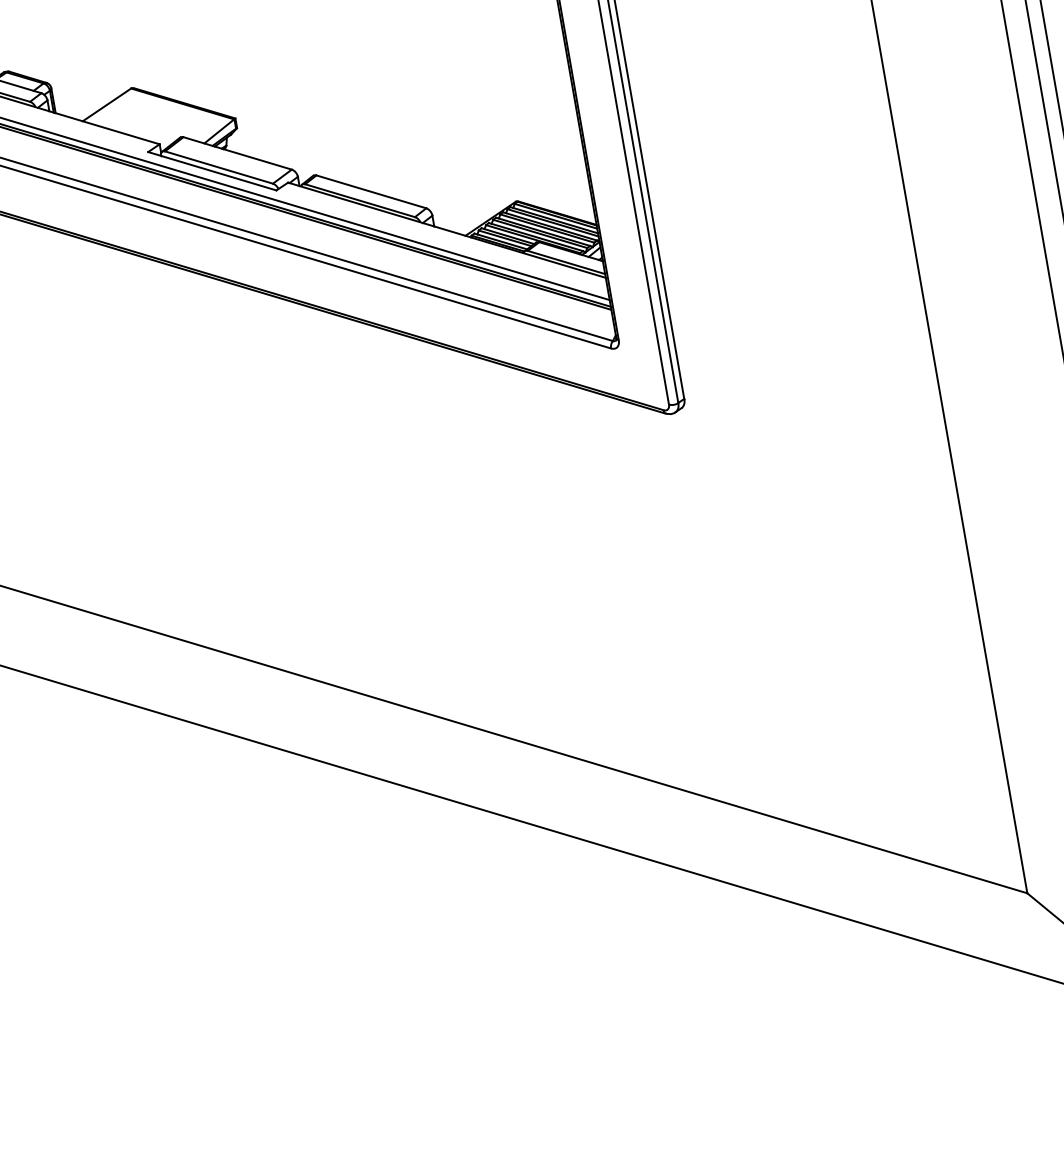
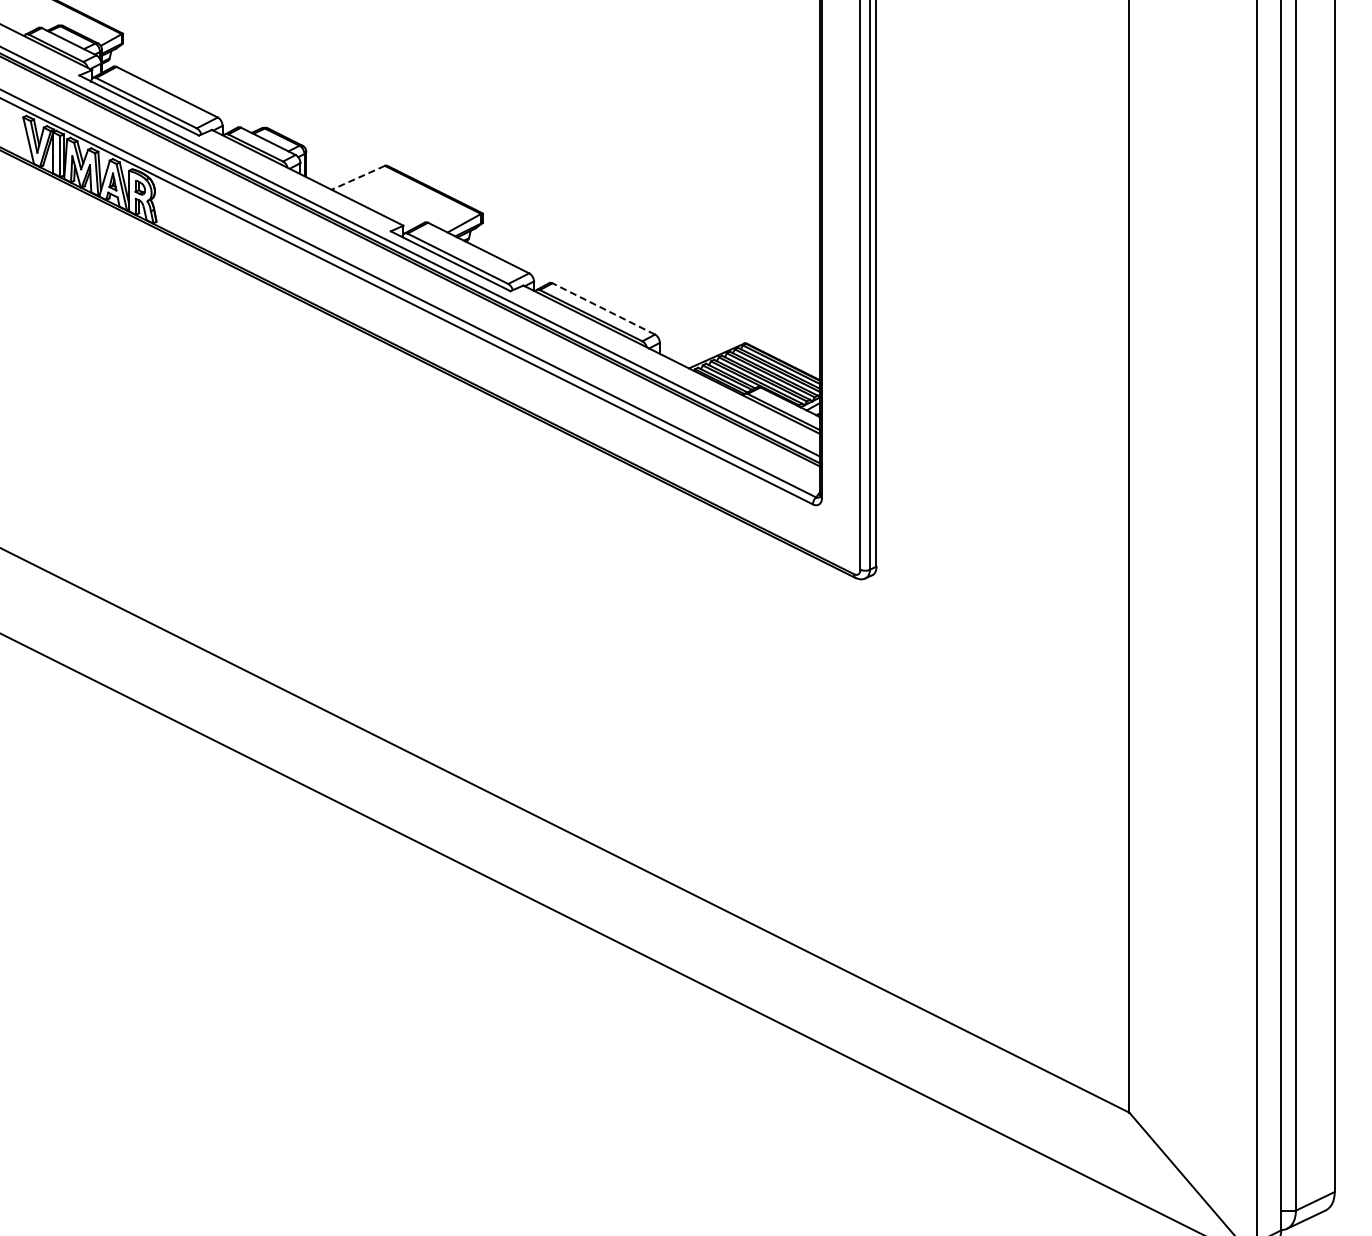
line: (106, 105) -> (357, 178), solid -> dashed
line: (370, 191) -> (603, 308), solid -> dashed

